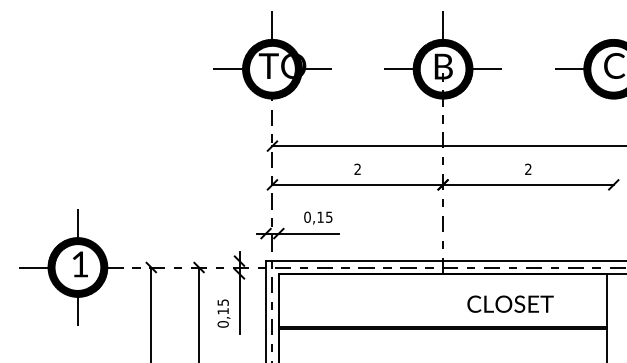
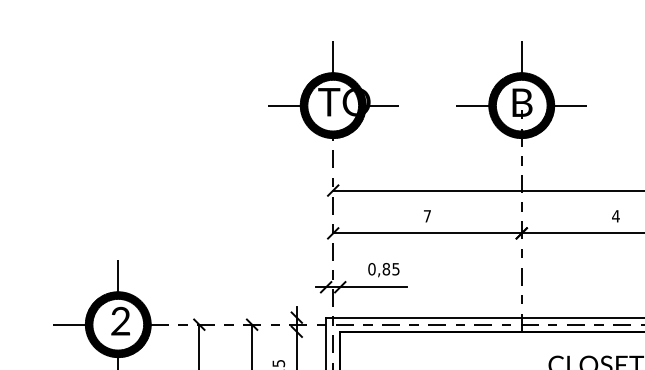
text: (357, 168) -> (427, 215), 2 -> 7
text: (527, 168) -> (615, 215), 2 -> 4
text: (320, 216) -> (386, 268), 0,15 -> 0,85
text: (79, 264) -> (120, 321), 1 -> 2

